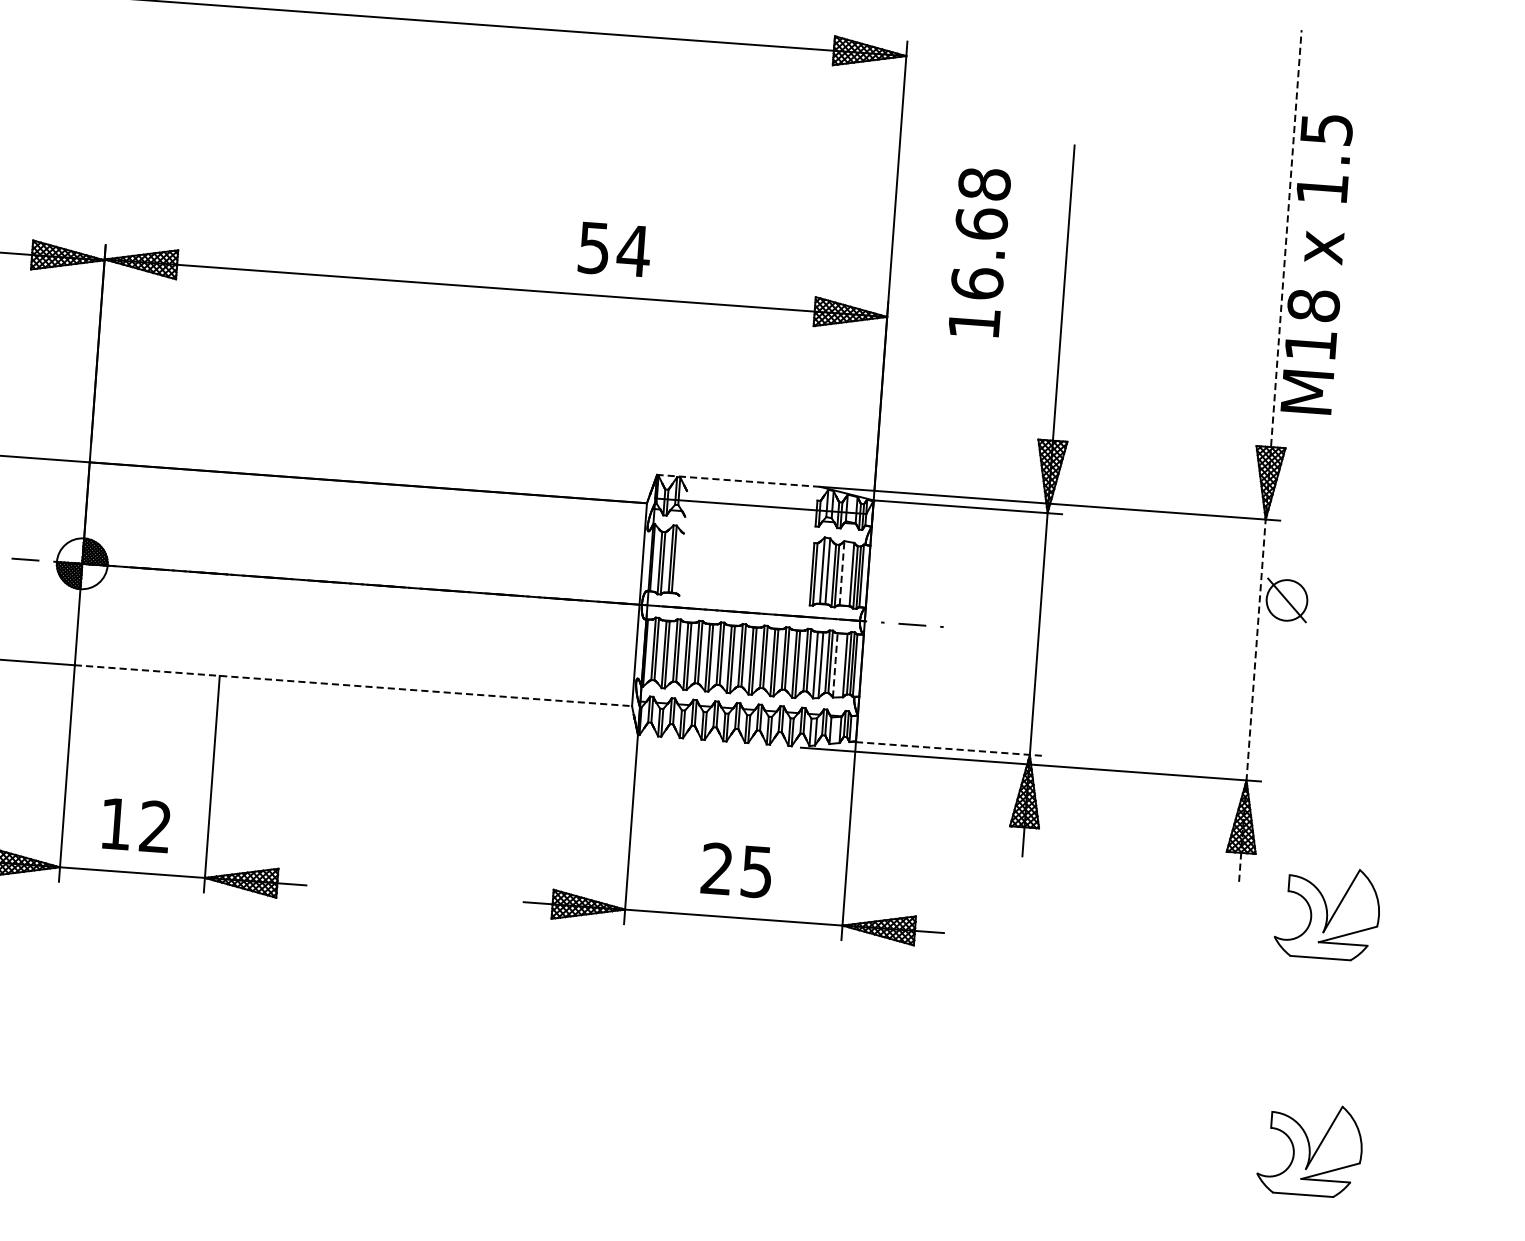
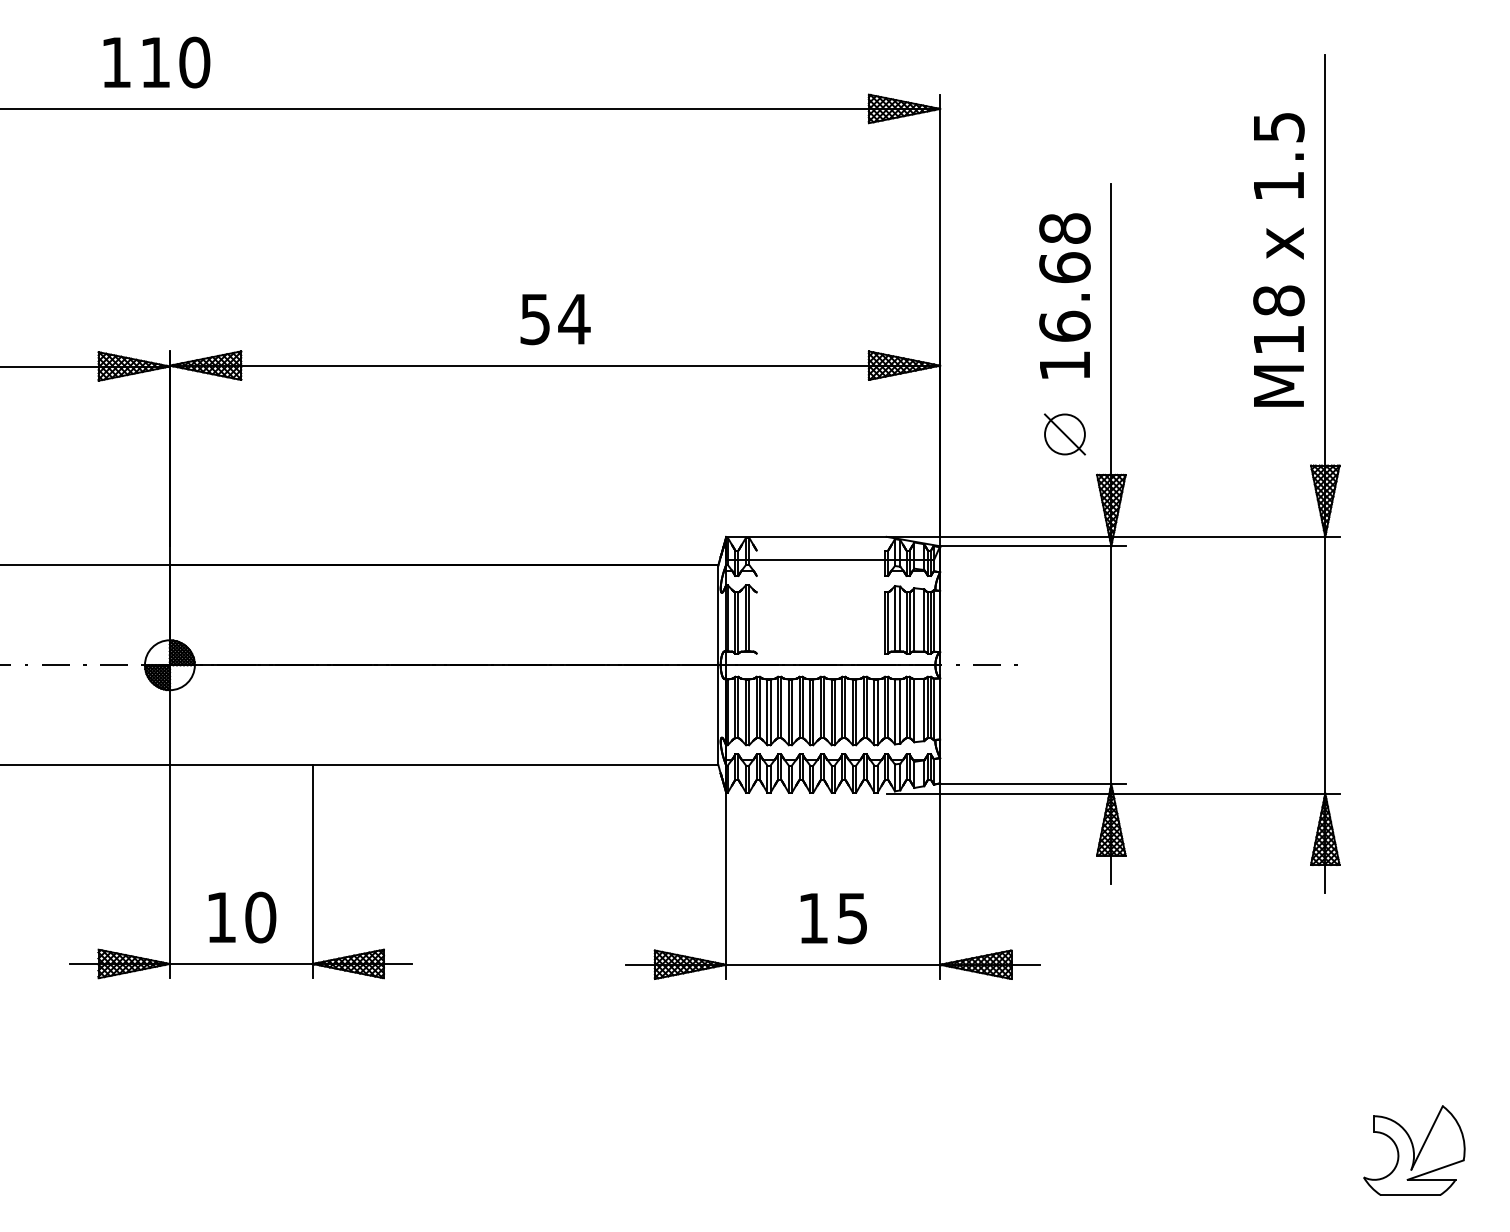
text: (614, 249) -> (555, 319), moved
text: (979, 251) -> (1064, 295), moved
text: (1316, 263) -> (1278, 259), moved
line: (1270, 455) -> (1325, 473), dashed -> solid
line: (737, 480) -> (805, 536), dashed -> solid
line: (842, 572) -> (914, 619), dashed -> solid
part: (1286, 600) -> (1064, 434), moved
line: (835, 665) -> (914, 710), dashed -> solid
line: (353, 686) -> (444, 765), dashed -> solid
line: (949, 749) -> (1032, 784), dashed -> solid
text: (155, 826) -> (260, 917), 12 -> 10
text: (716, 868) -> (812, 917), 25 -> 15
part: (1327, 912) -> (1414, 917), removed

